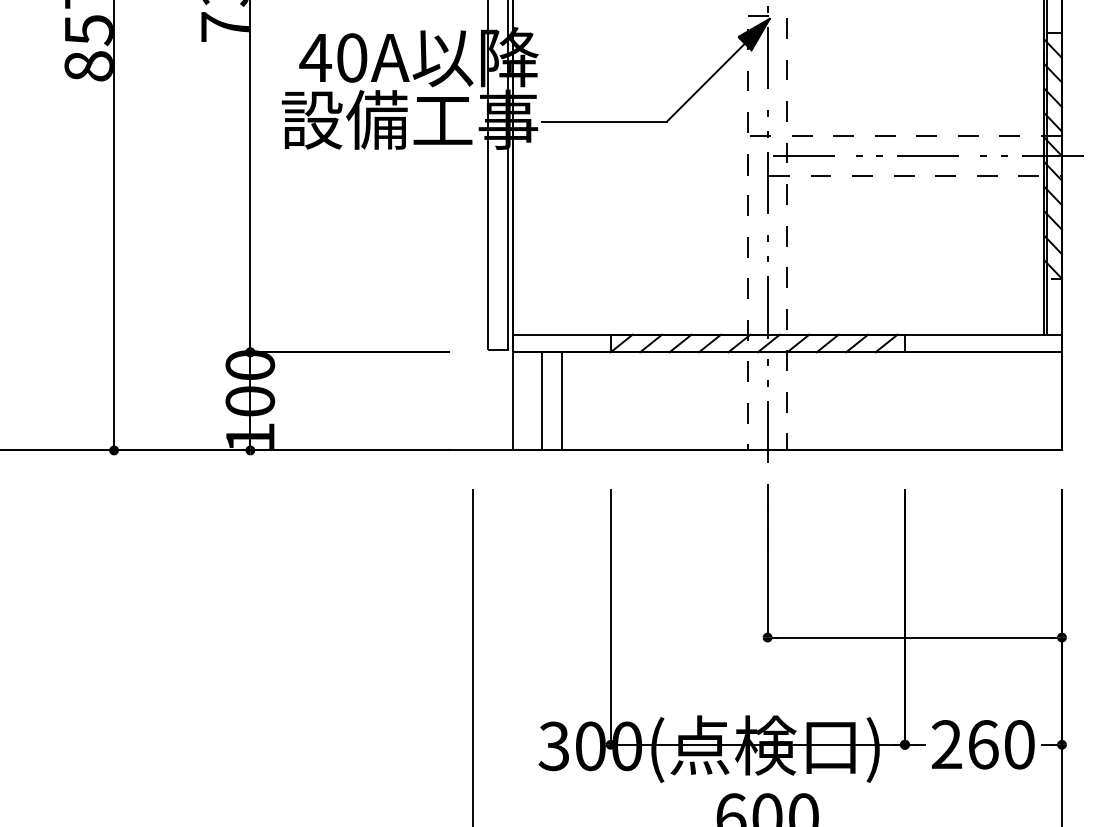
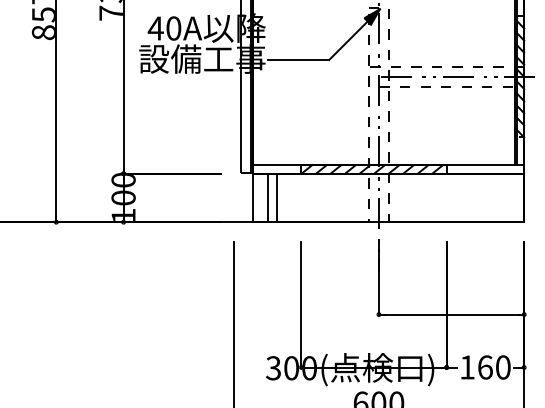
text: (947, 744) -> (467, 367), 260 -> 160

